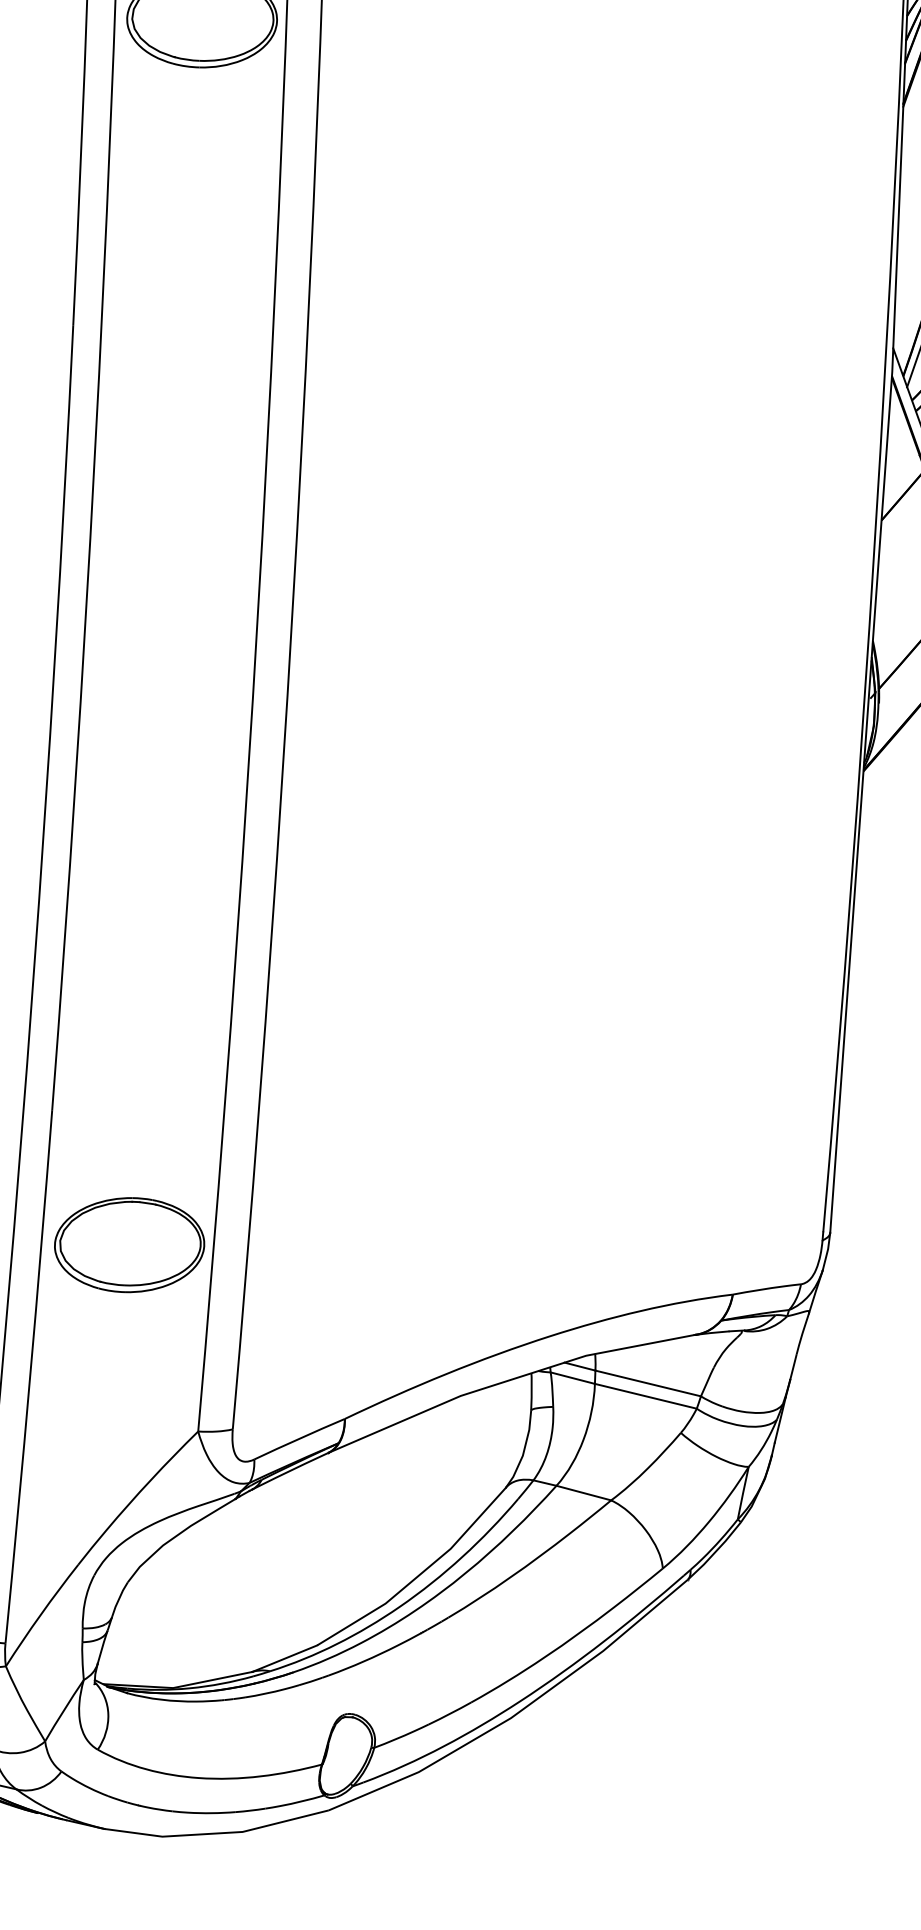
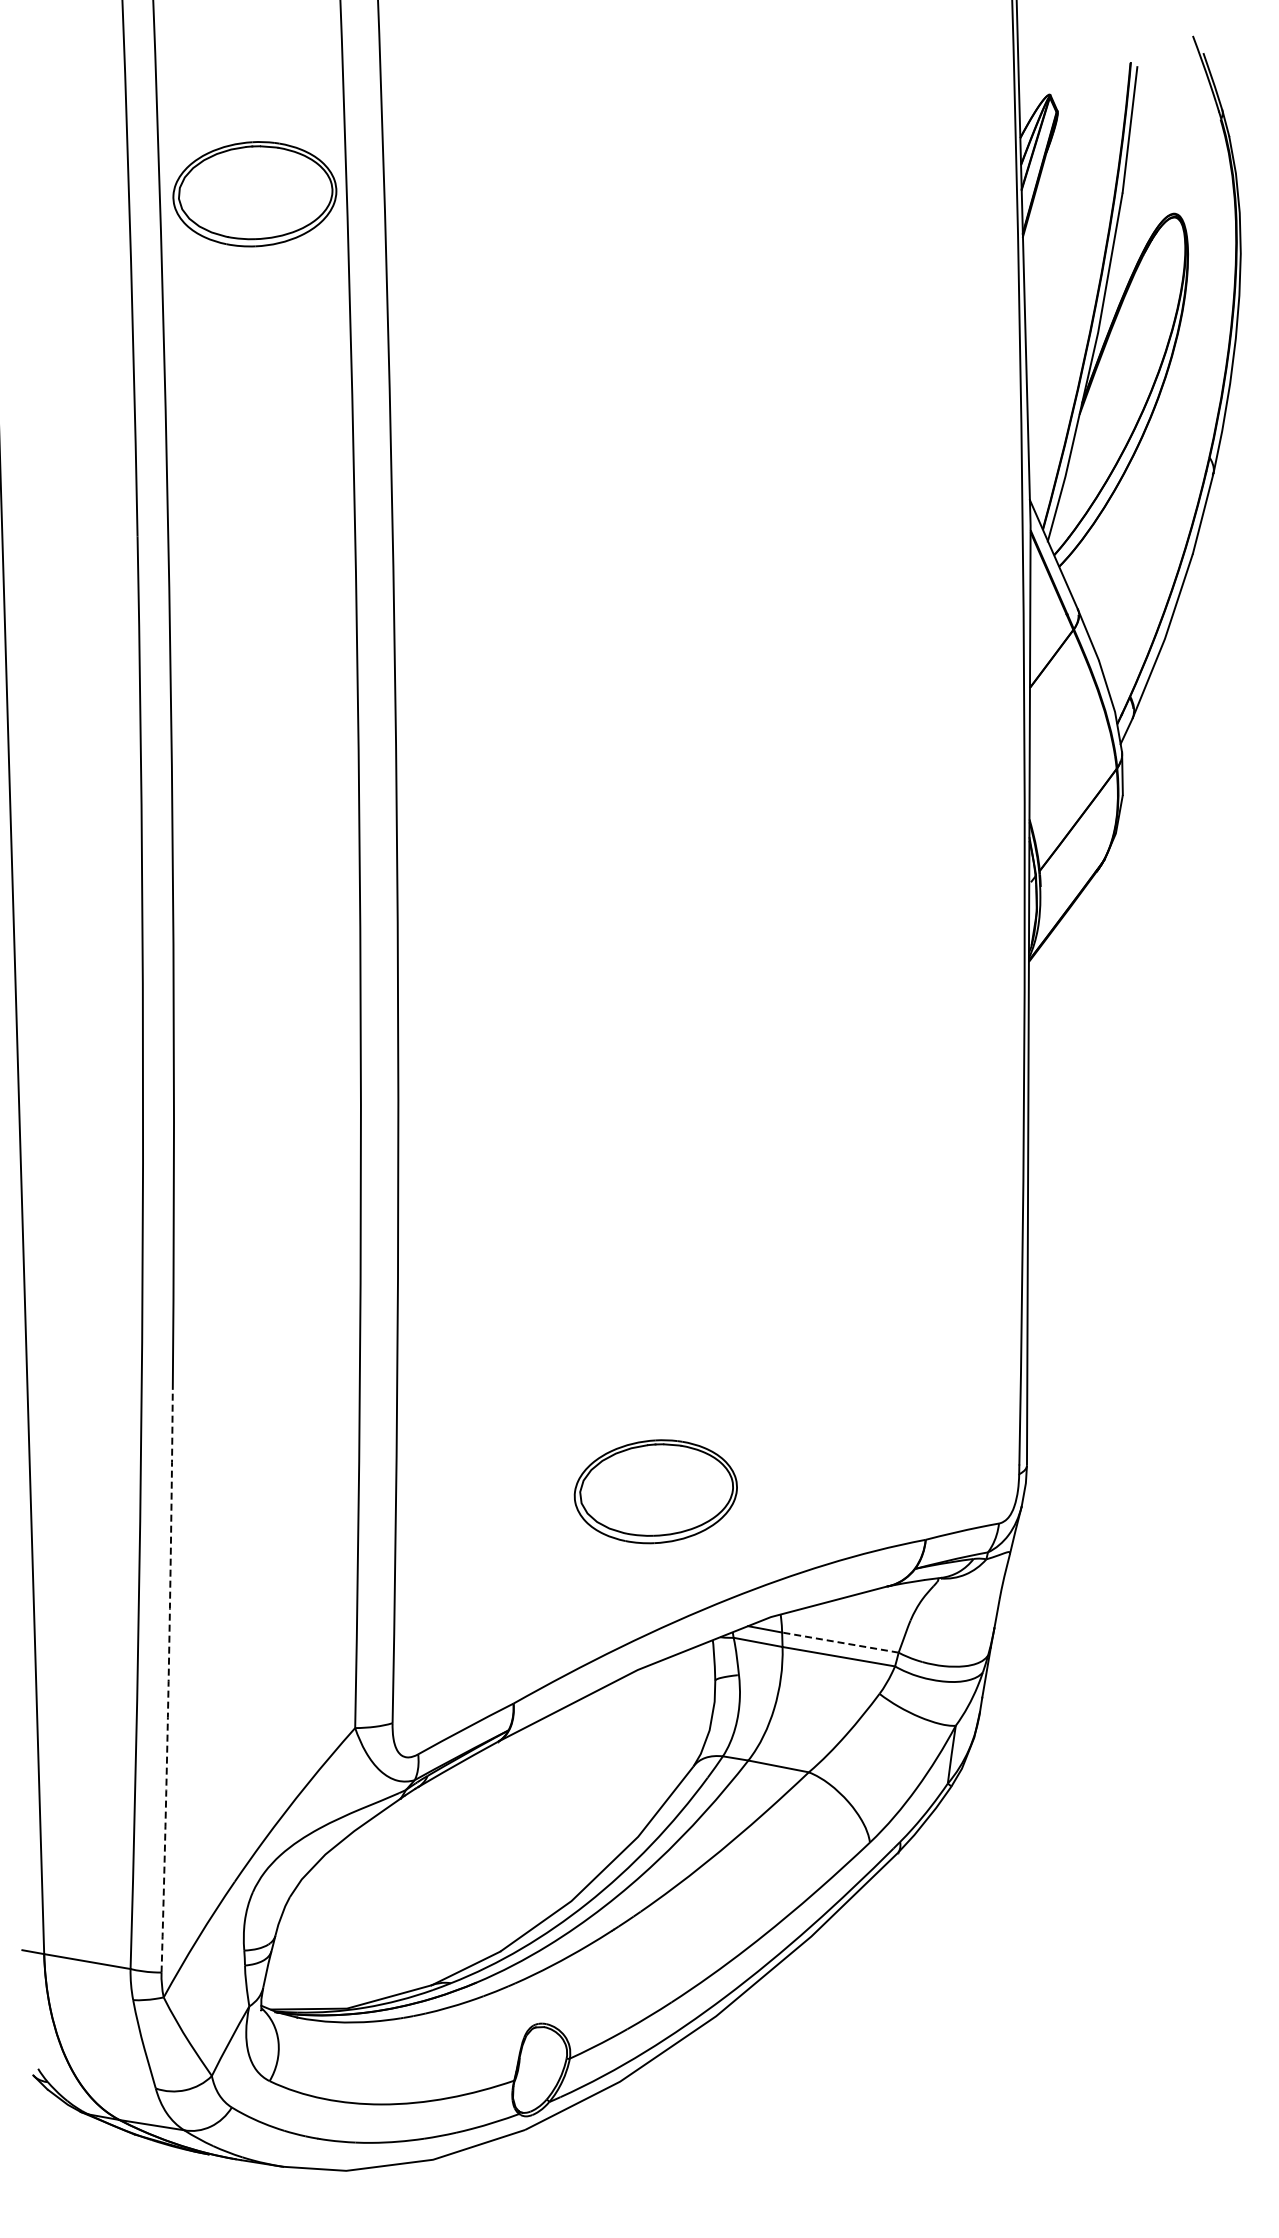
part: (129, 1244) -> (655, 1491), moved
arc: (30, 1377) -> (168, 1681), solid -> dashed
line: (647, 1383) -> (839, 1642), solid -> dashed

